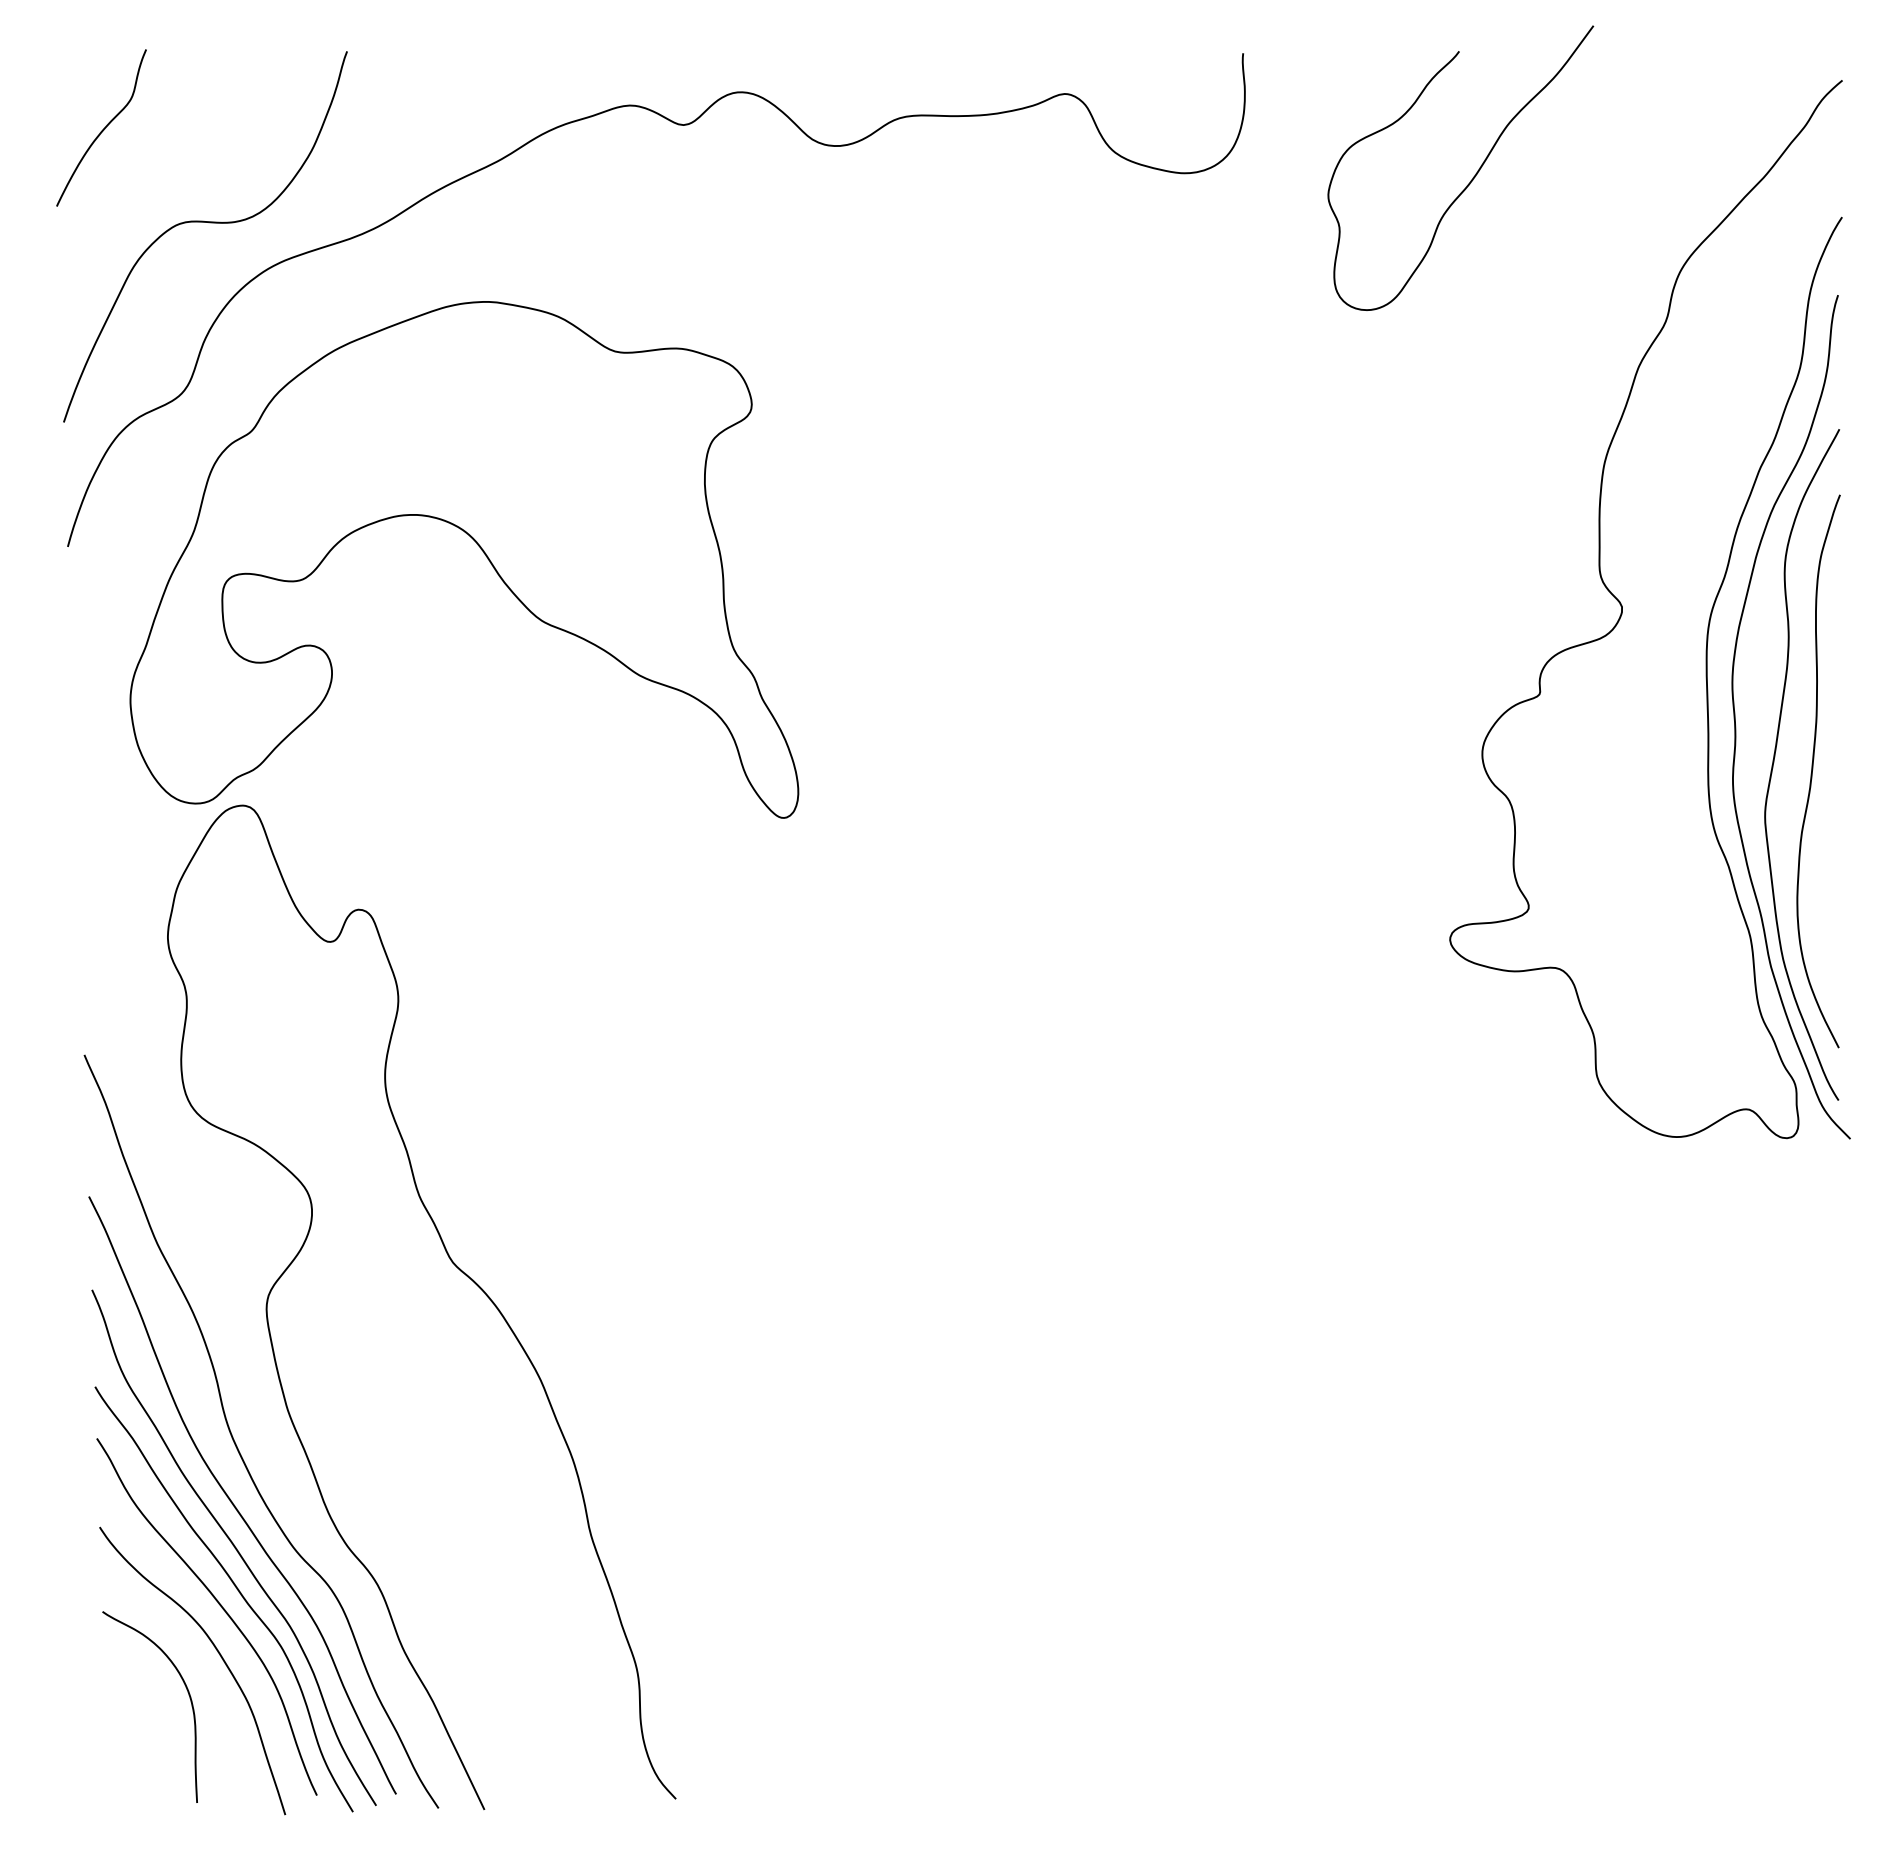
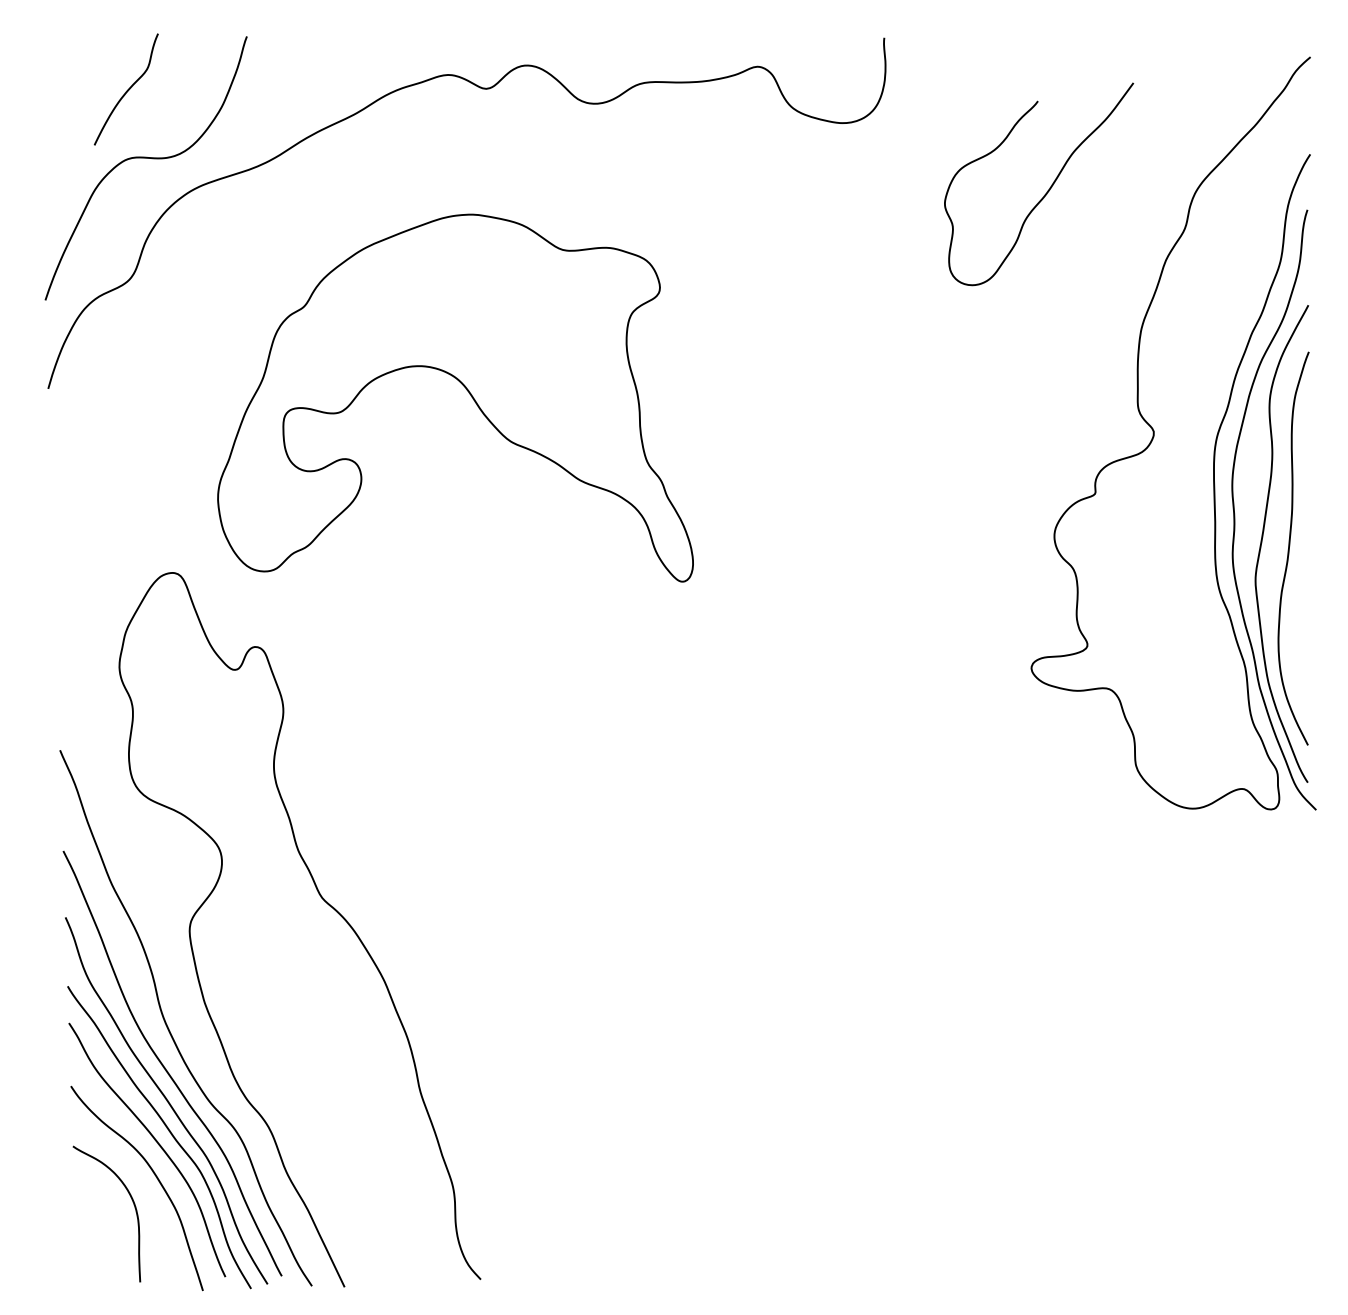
curve: (103, 128) -> (127, 89), moved
curve: (1473, 176) -> (1048, 190), moved
part: (480, 549) -> (467, 390), moved

